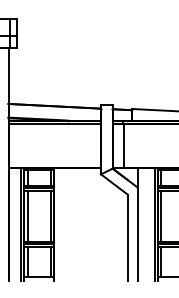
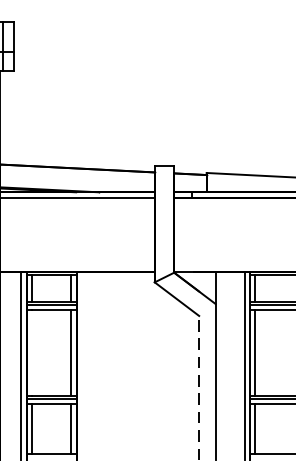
line: (124, 145) -> (193, 234), removed
line: (27, 216) -> (31, 352), removed
line: (127, 237) -> (198, 387), solid -> dashed

